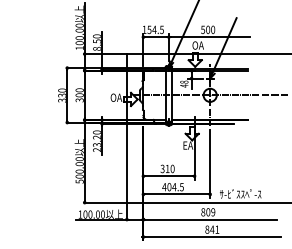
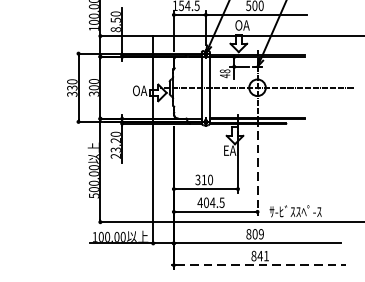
line: (210, 164) -> (257, 174), solid -> dashed
line: (212, 237) -> (260, 265), solid -> dashed

